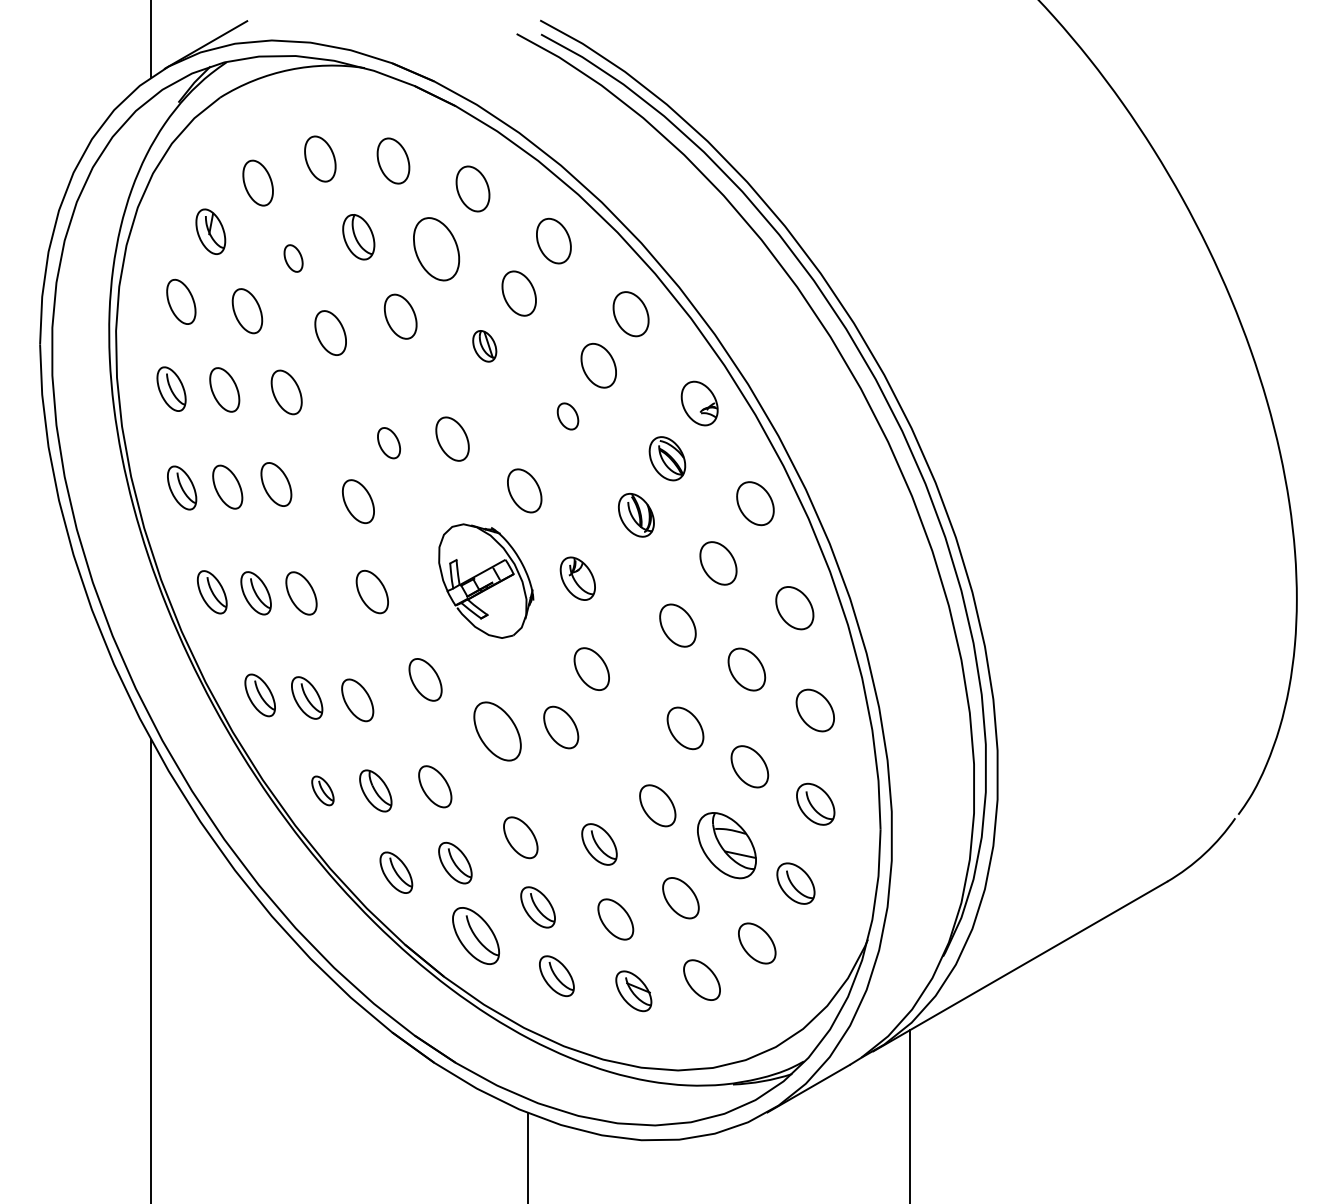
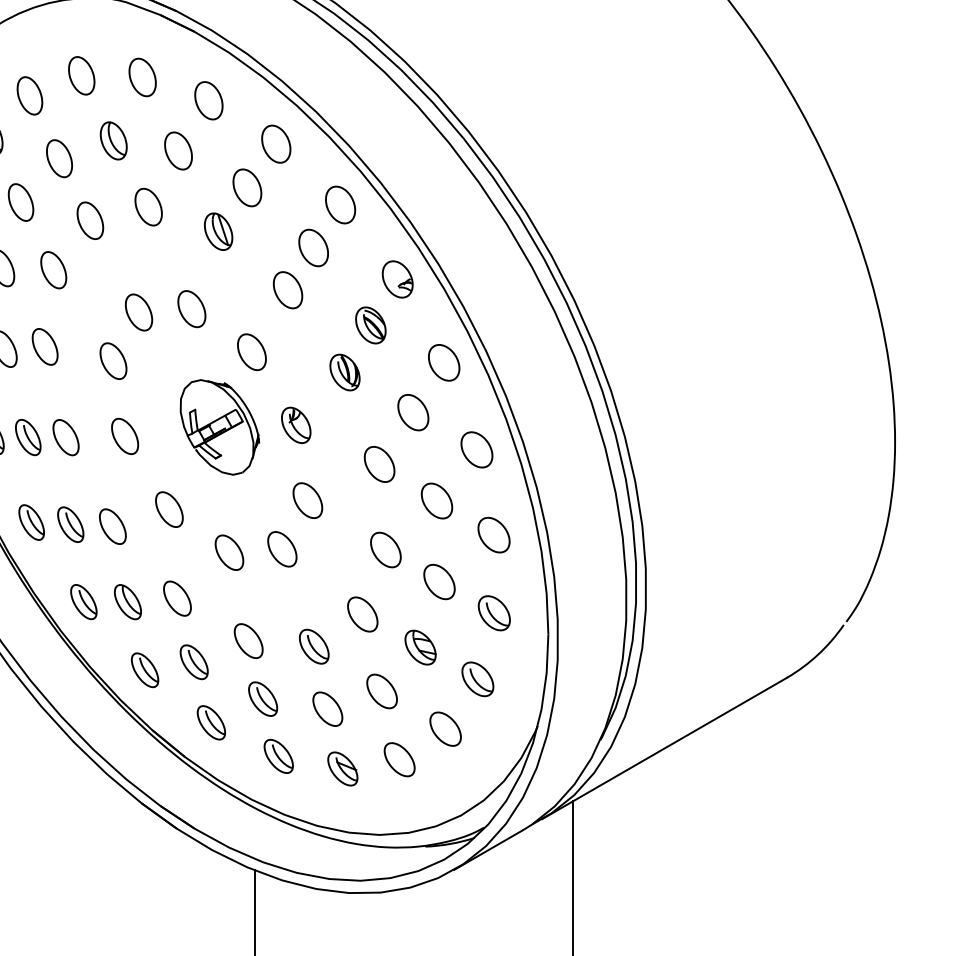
part: (436, 249) -> (178, 151), size x0.71
part: (293, 258) -> (59, 158), size x1.67
part: (484, 346) -> (218, 231), size x1.43
part: (567, 416) -> (287, 290), size x1.67
part: (388, 442) -> (138, 311), size x1.43
part: (497, 731) -> (229, 552), size x0.71
part: (322, 790) -> (83, 601), size x1.43
part: (727, 845) -> (420, 647), size x0.62
part: (475, 935) -> (210, 722), size x0.71

